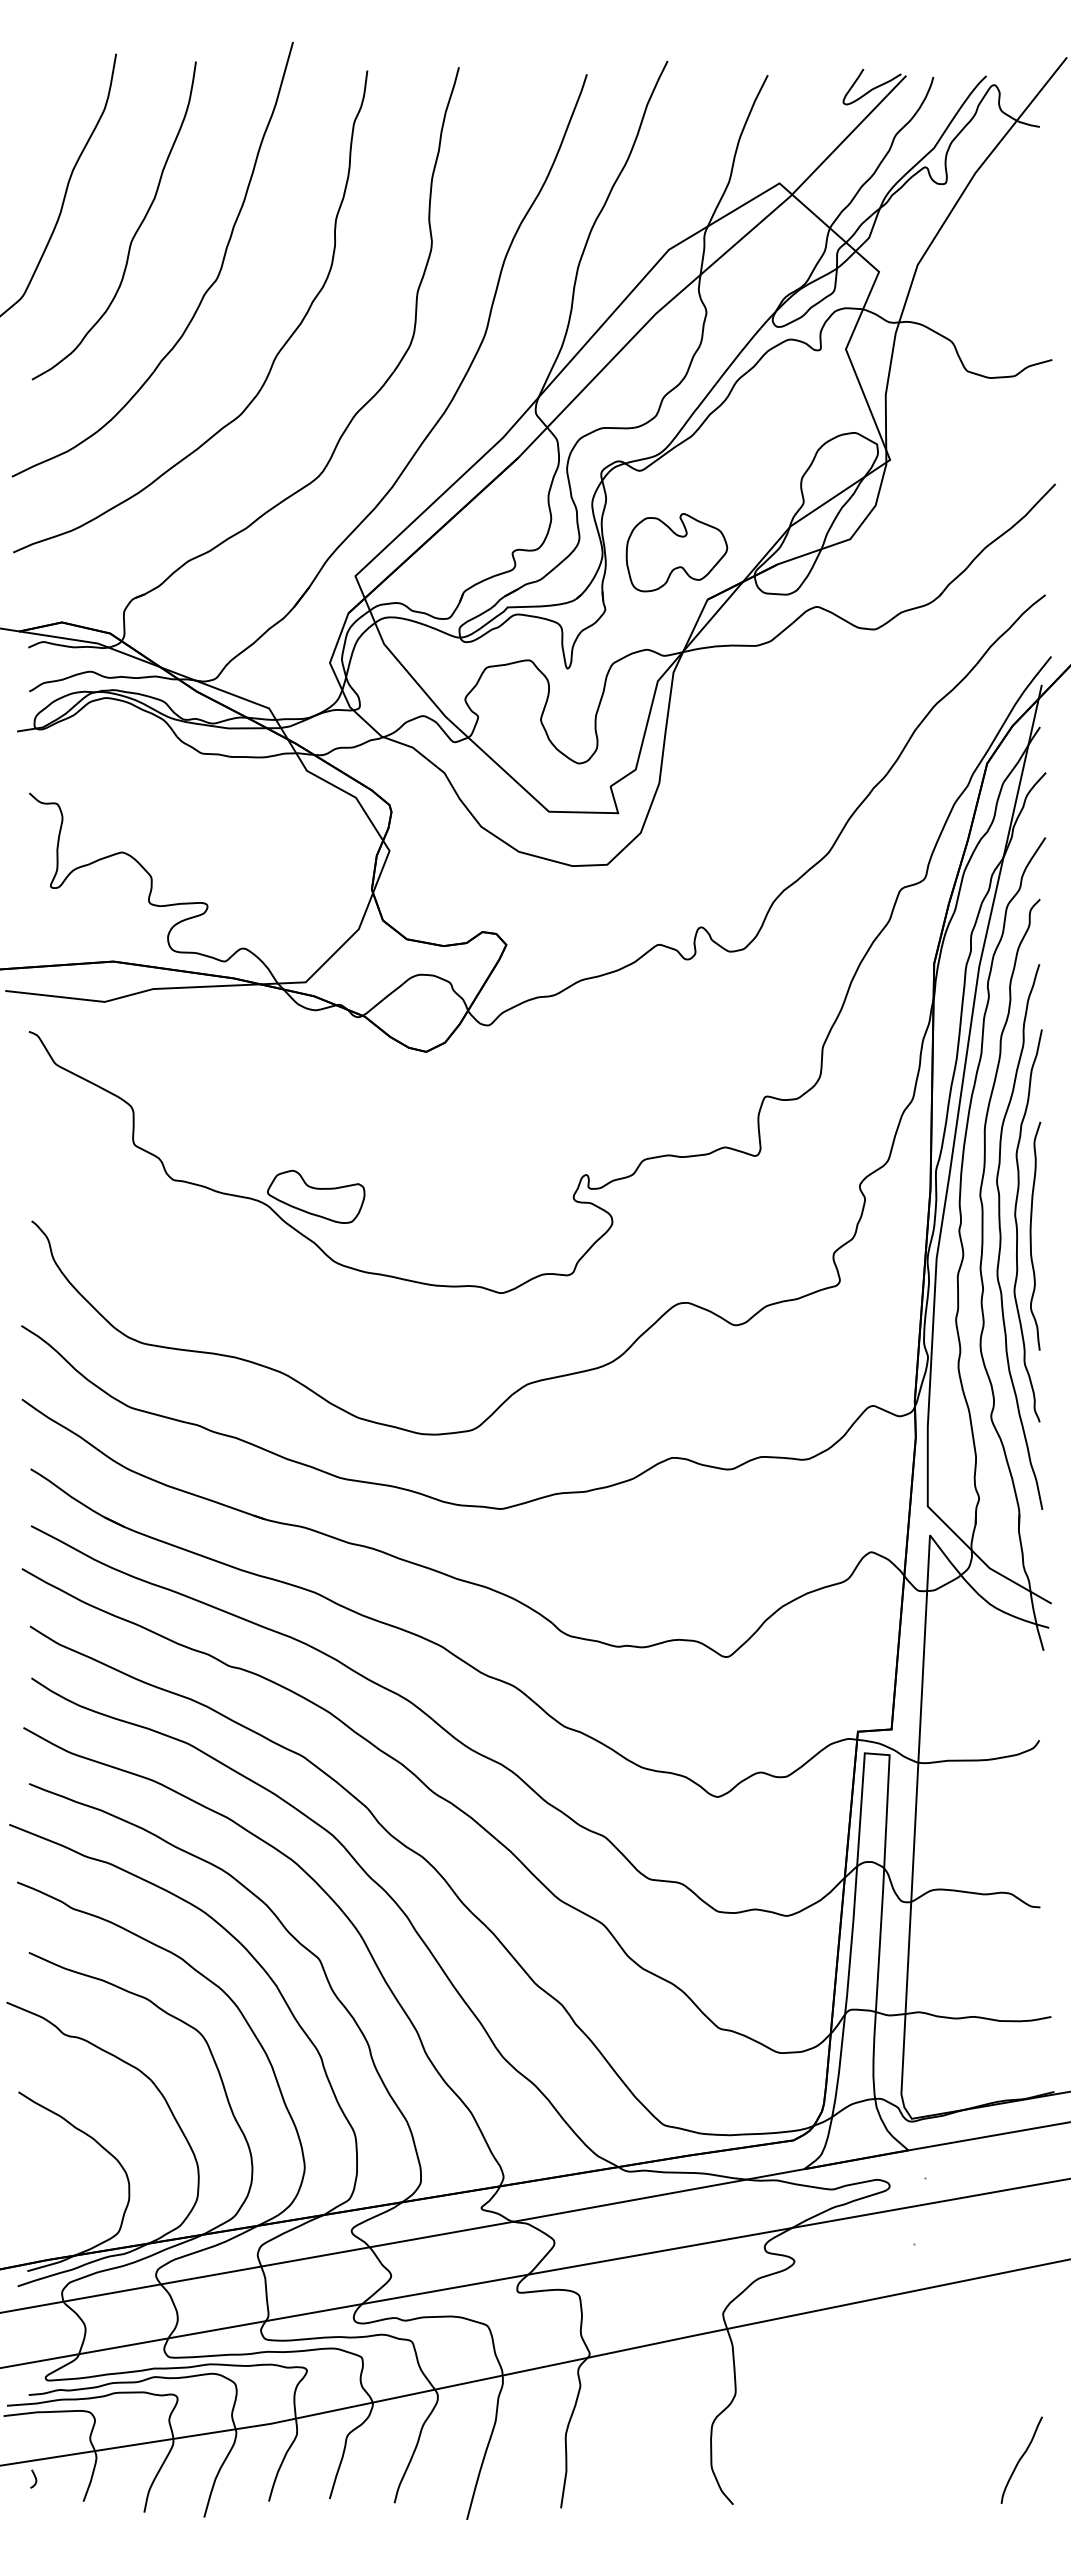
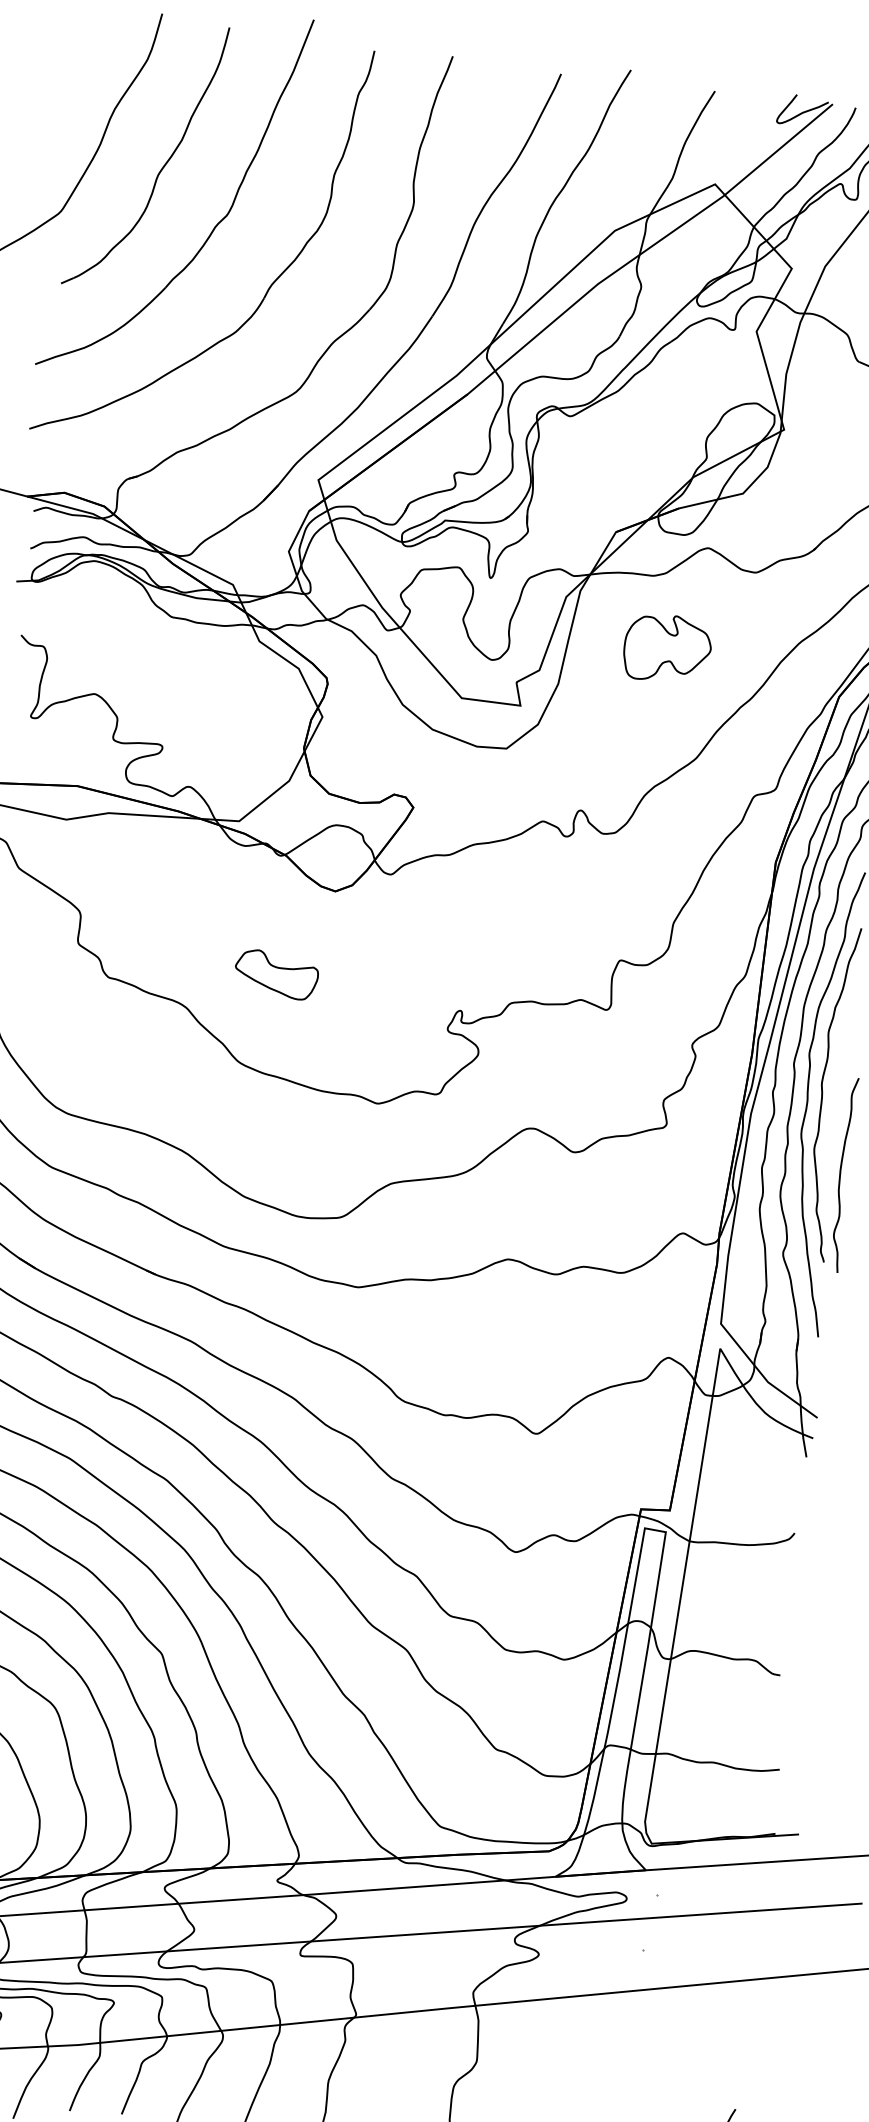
part: (676, 552) -> (667, 648), moved
part: (316, 1196) -> (276, 974), moved
curve: (1031, 1235) -> (840, 1174), moved

